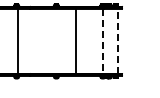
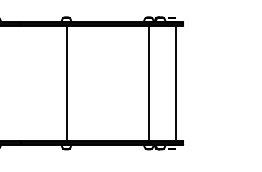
line: (75, 40) -> (66, 81), moved
line: (103, 41) -> (150, 83), dashed -> solid
line: (118, 41) -> (176, 83), dashed -> solid

